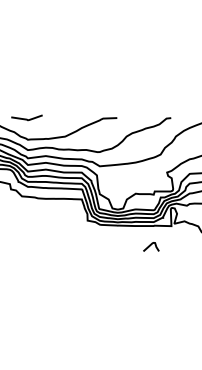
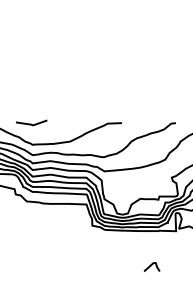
curve: (151, 245) -> (152, 265), moved

